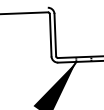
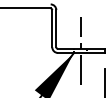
line: (83, 58) -> (80, 50), added

